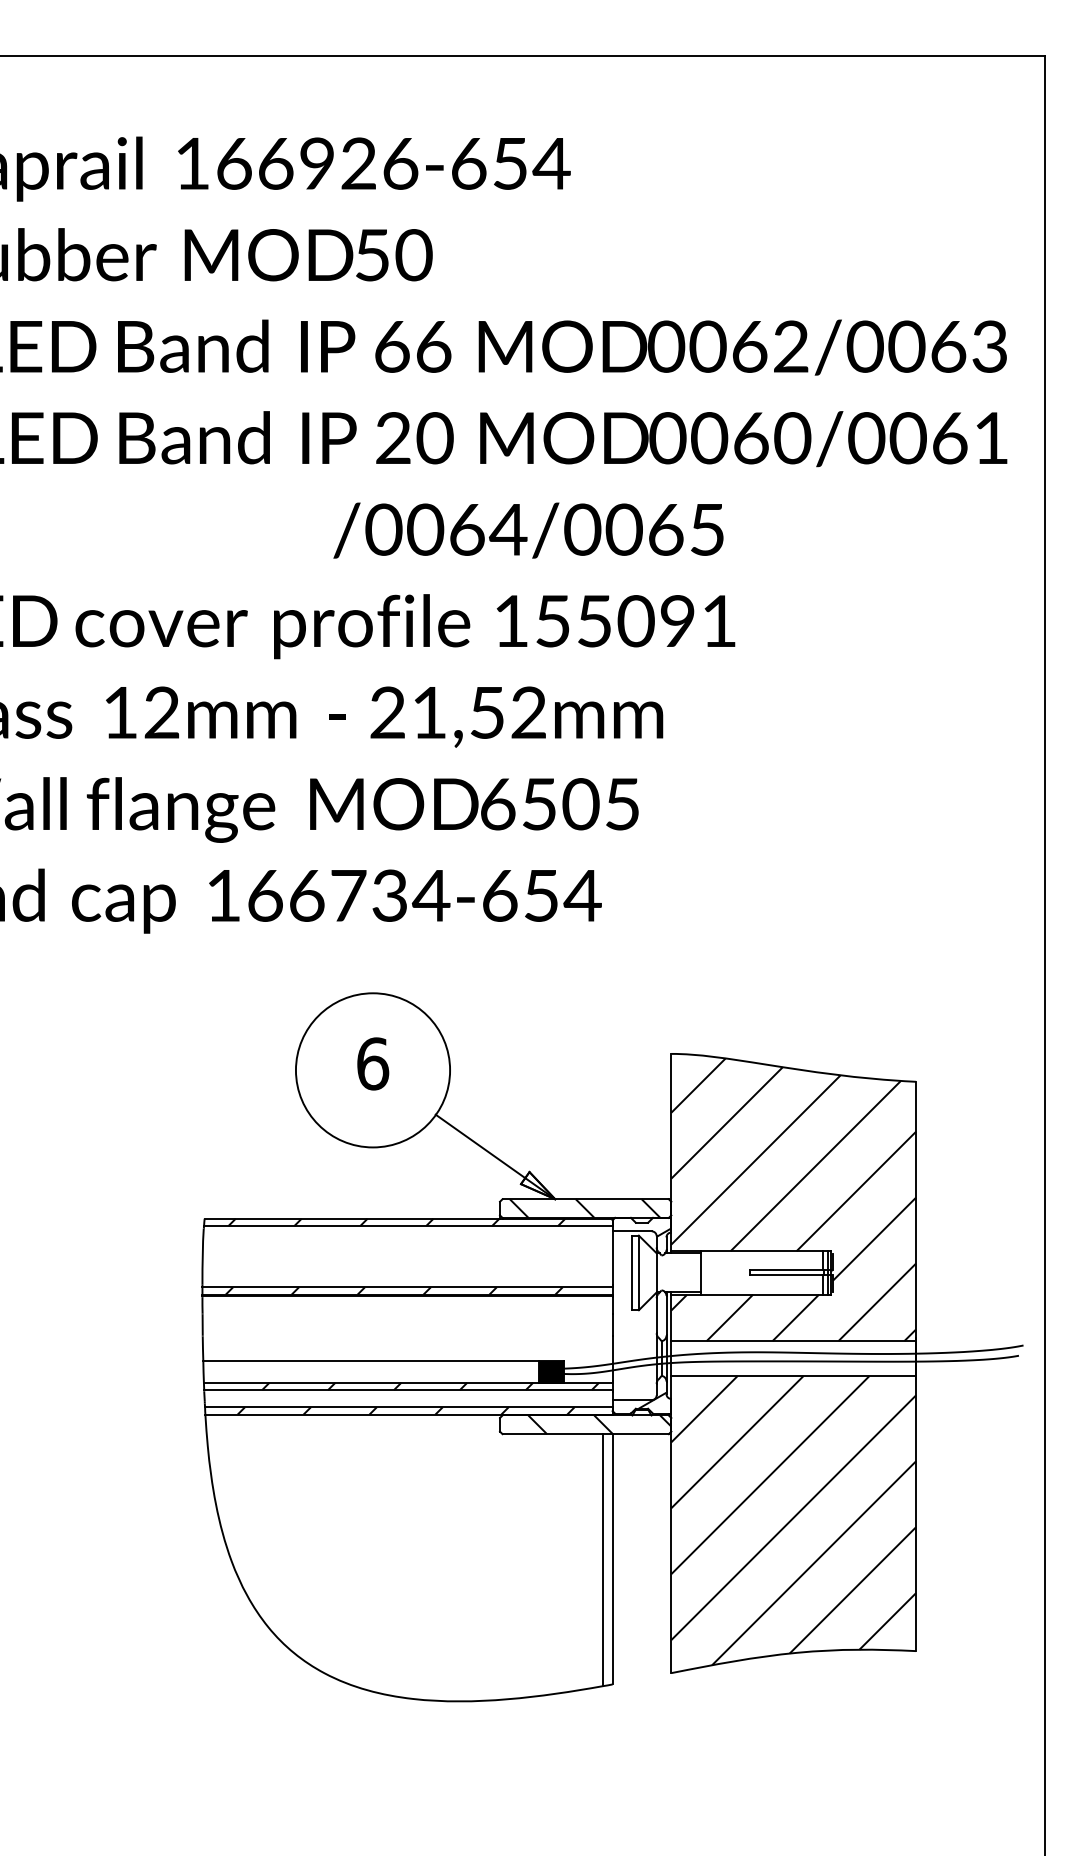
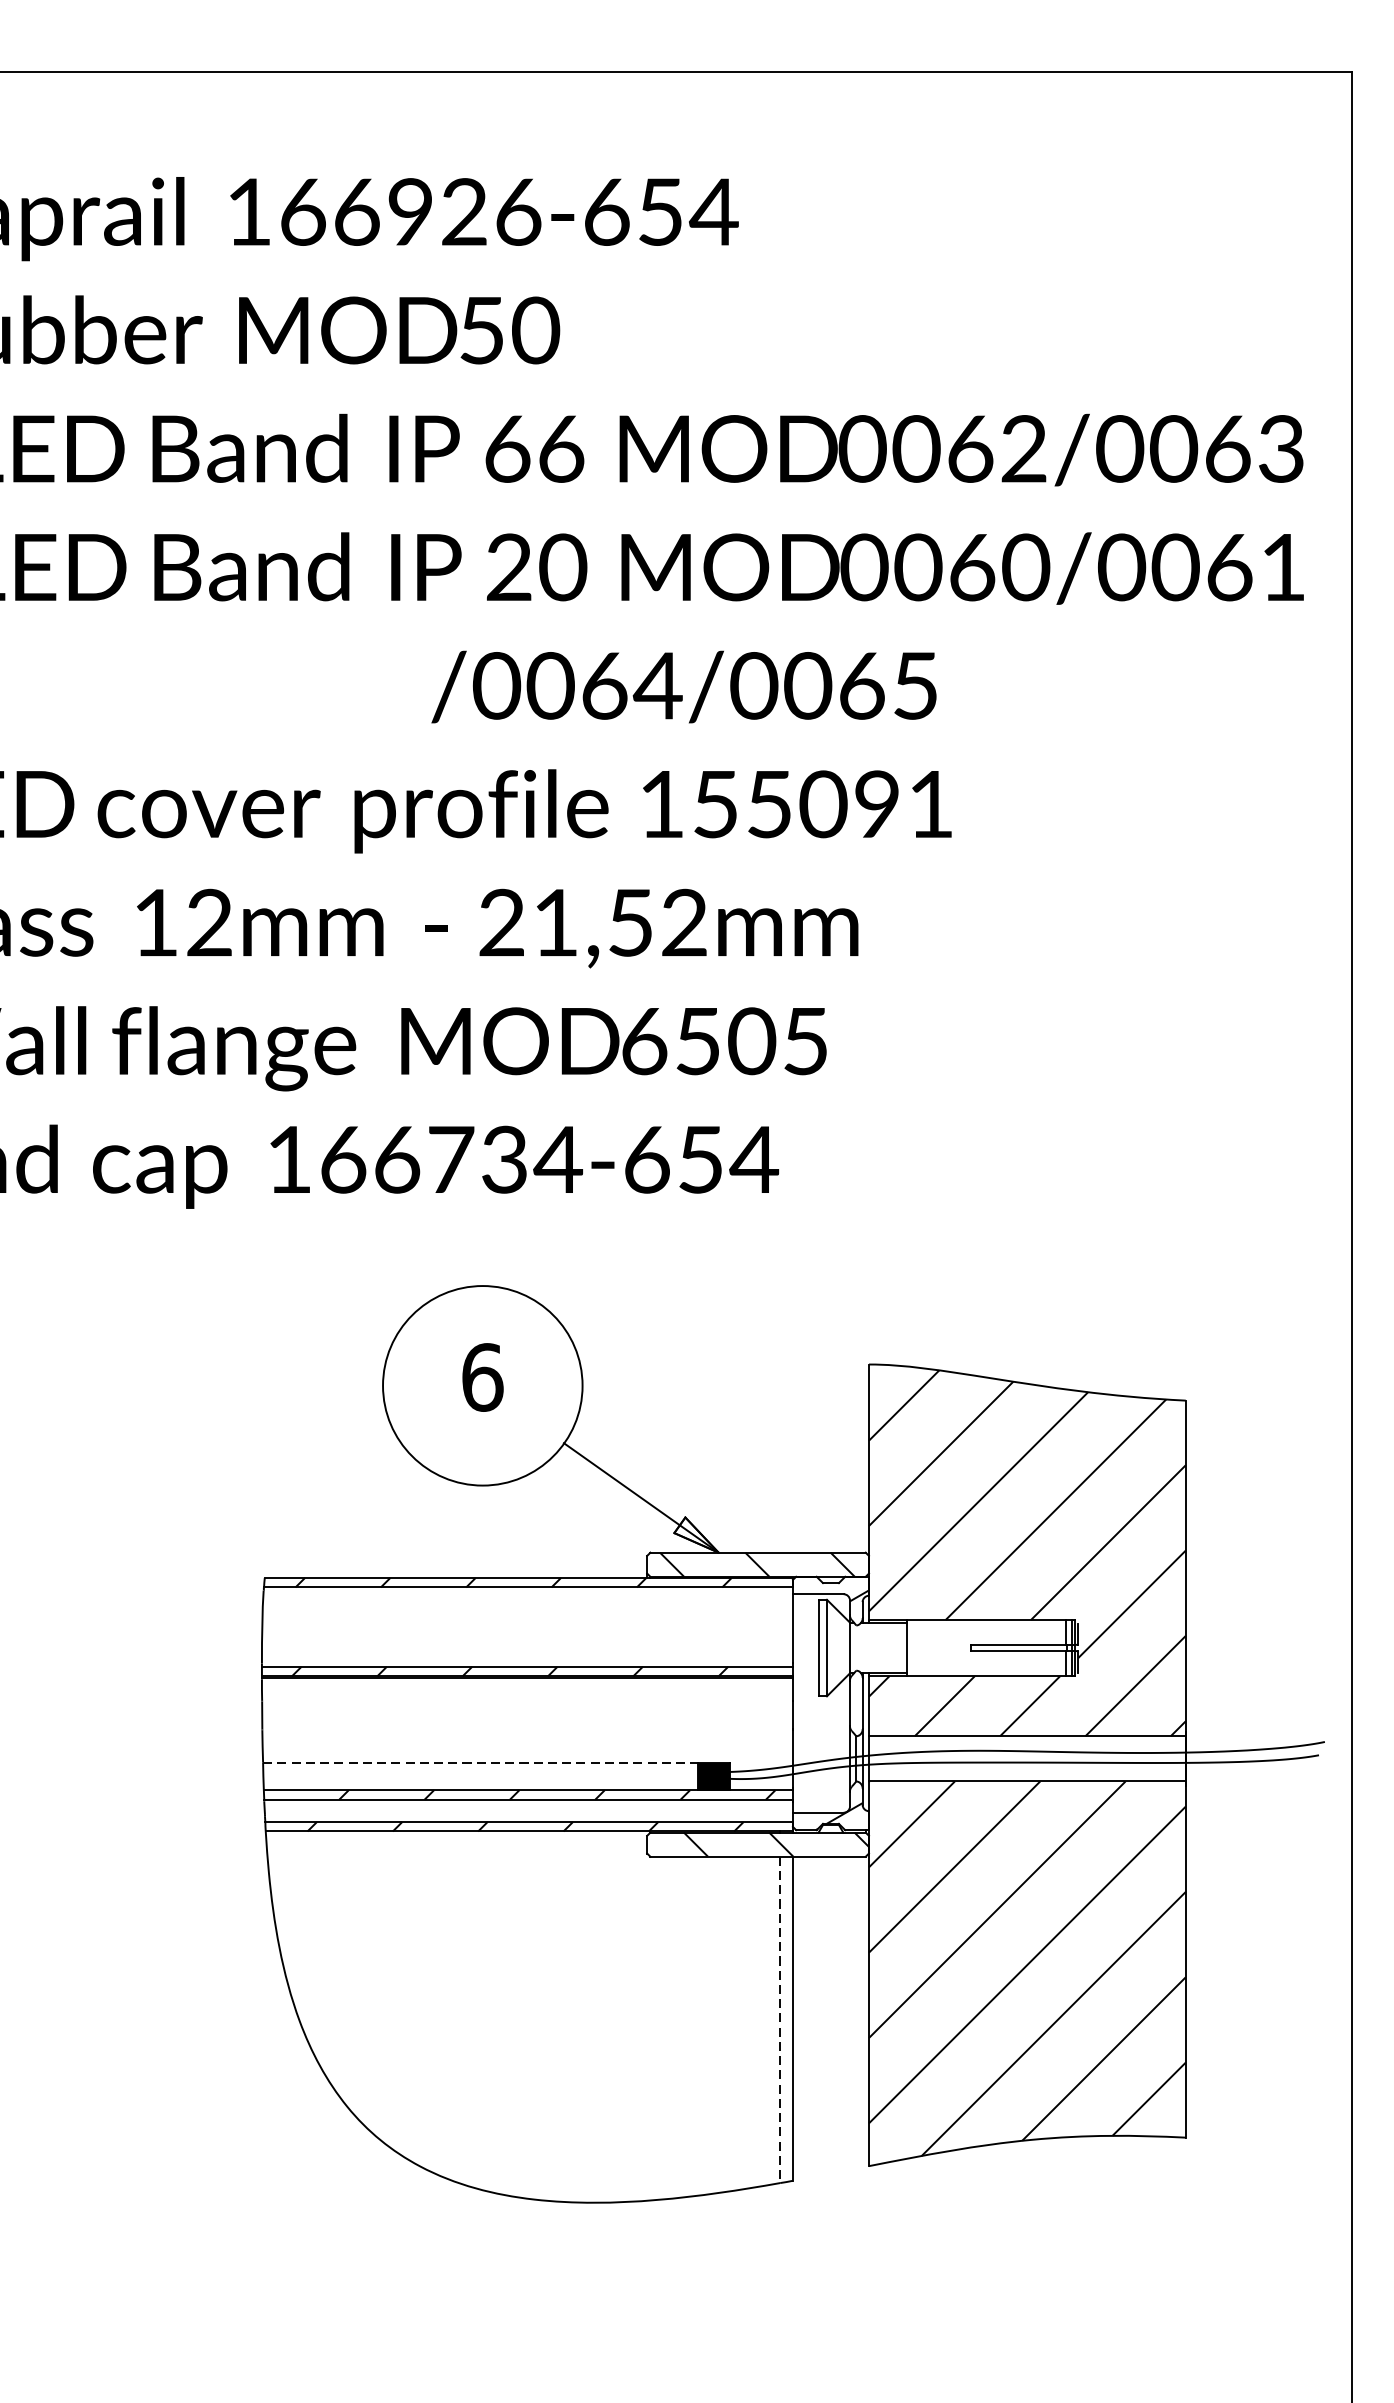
line: (371, 1361) -> (480, 1762), solid -> dashed
line: (602, 1560) -> (779, 2020), solid -> dashed

